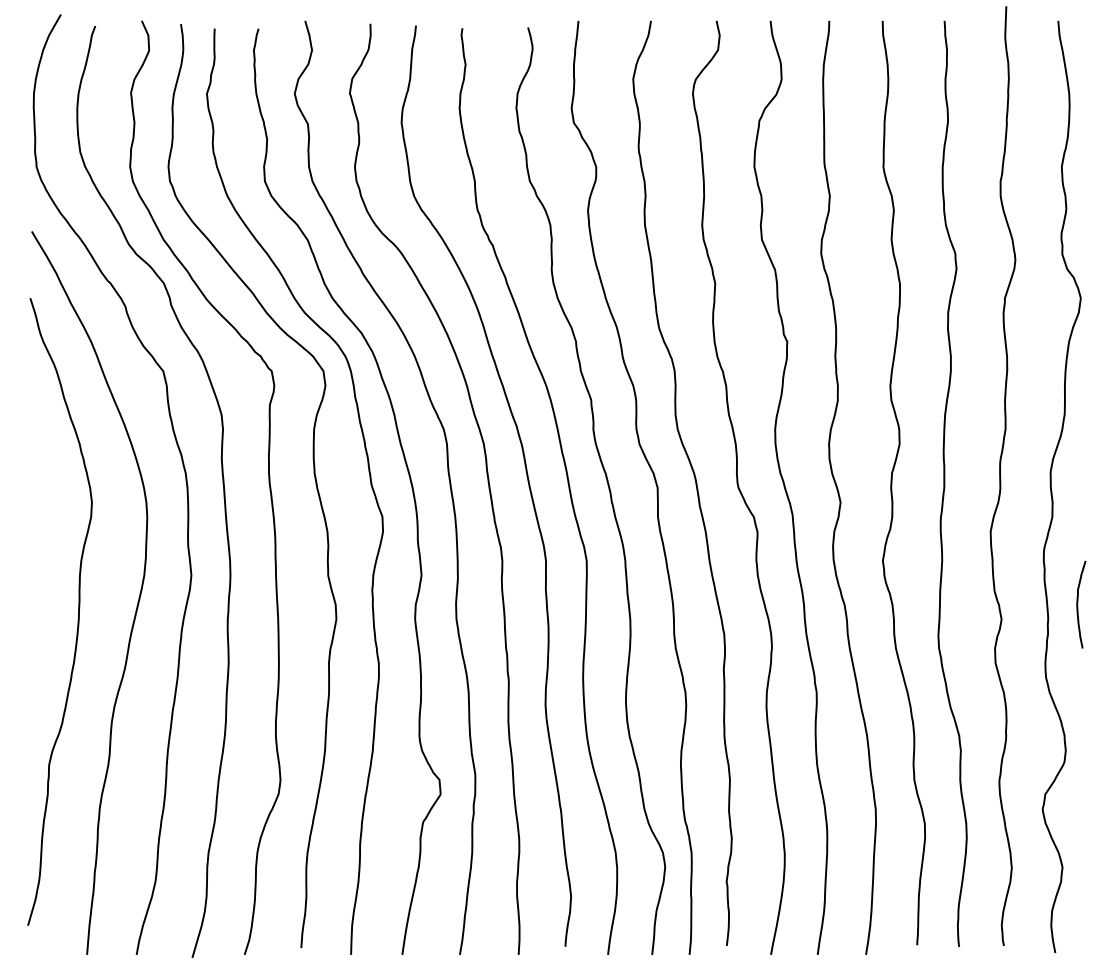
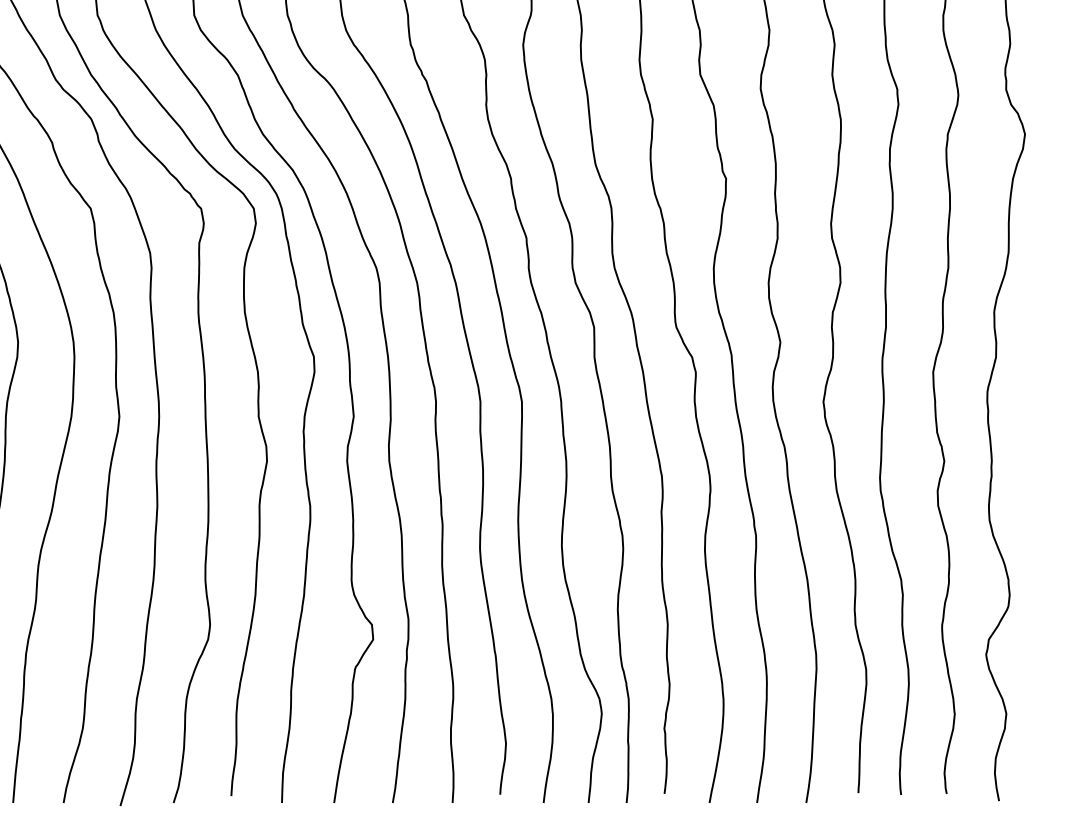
curve: (1078, 604) -> (1022, 446), removed

